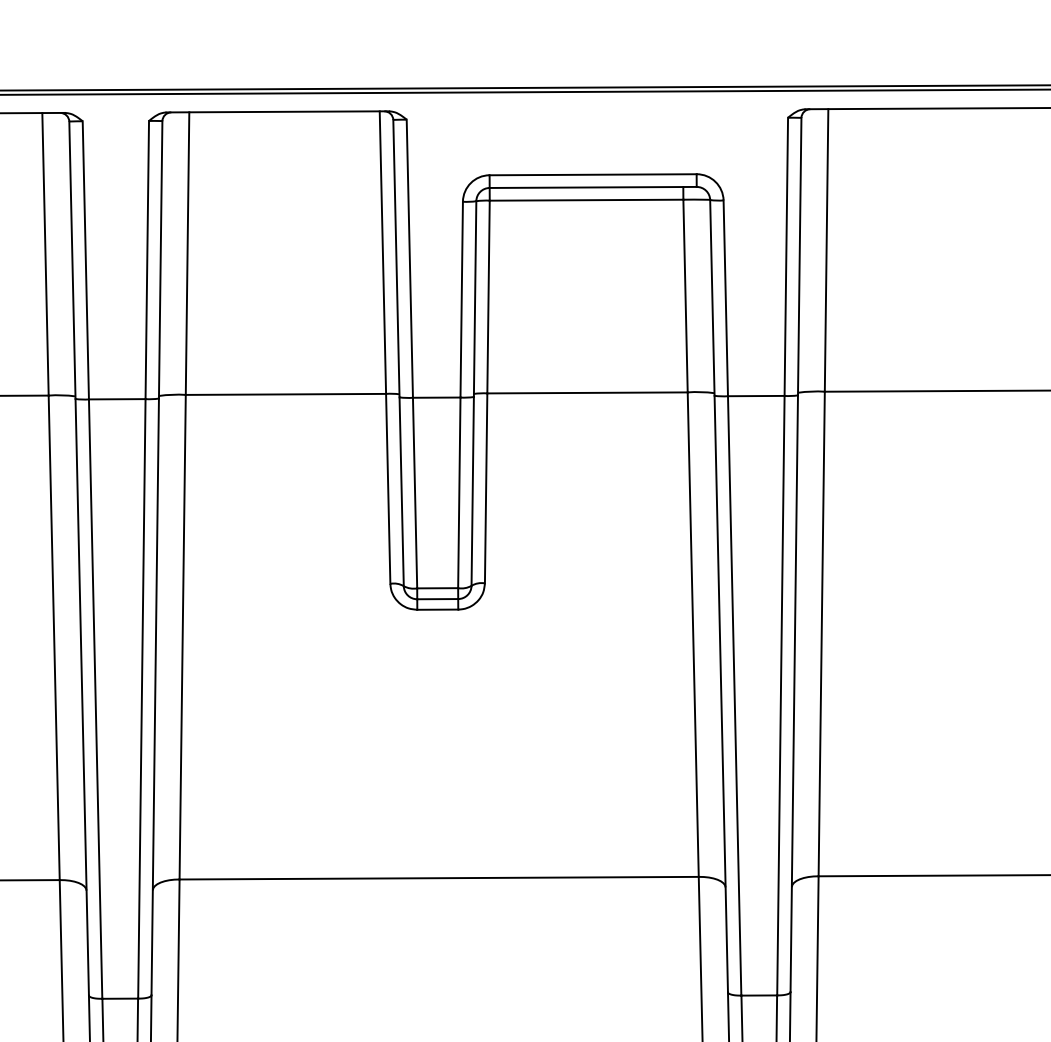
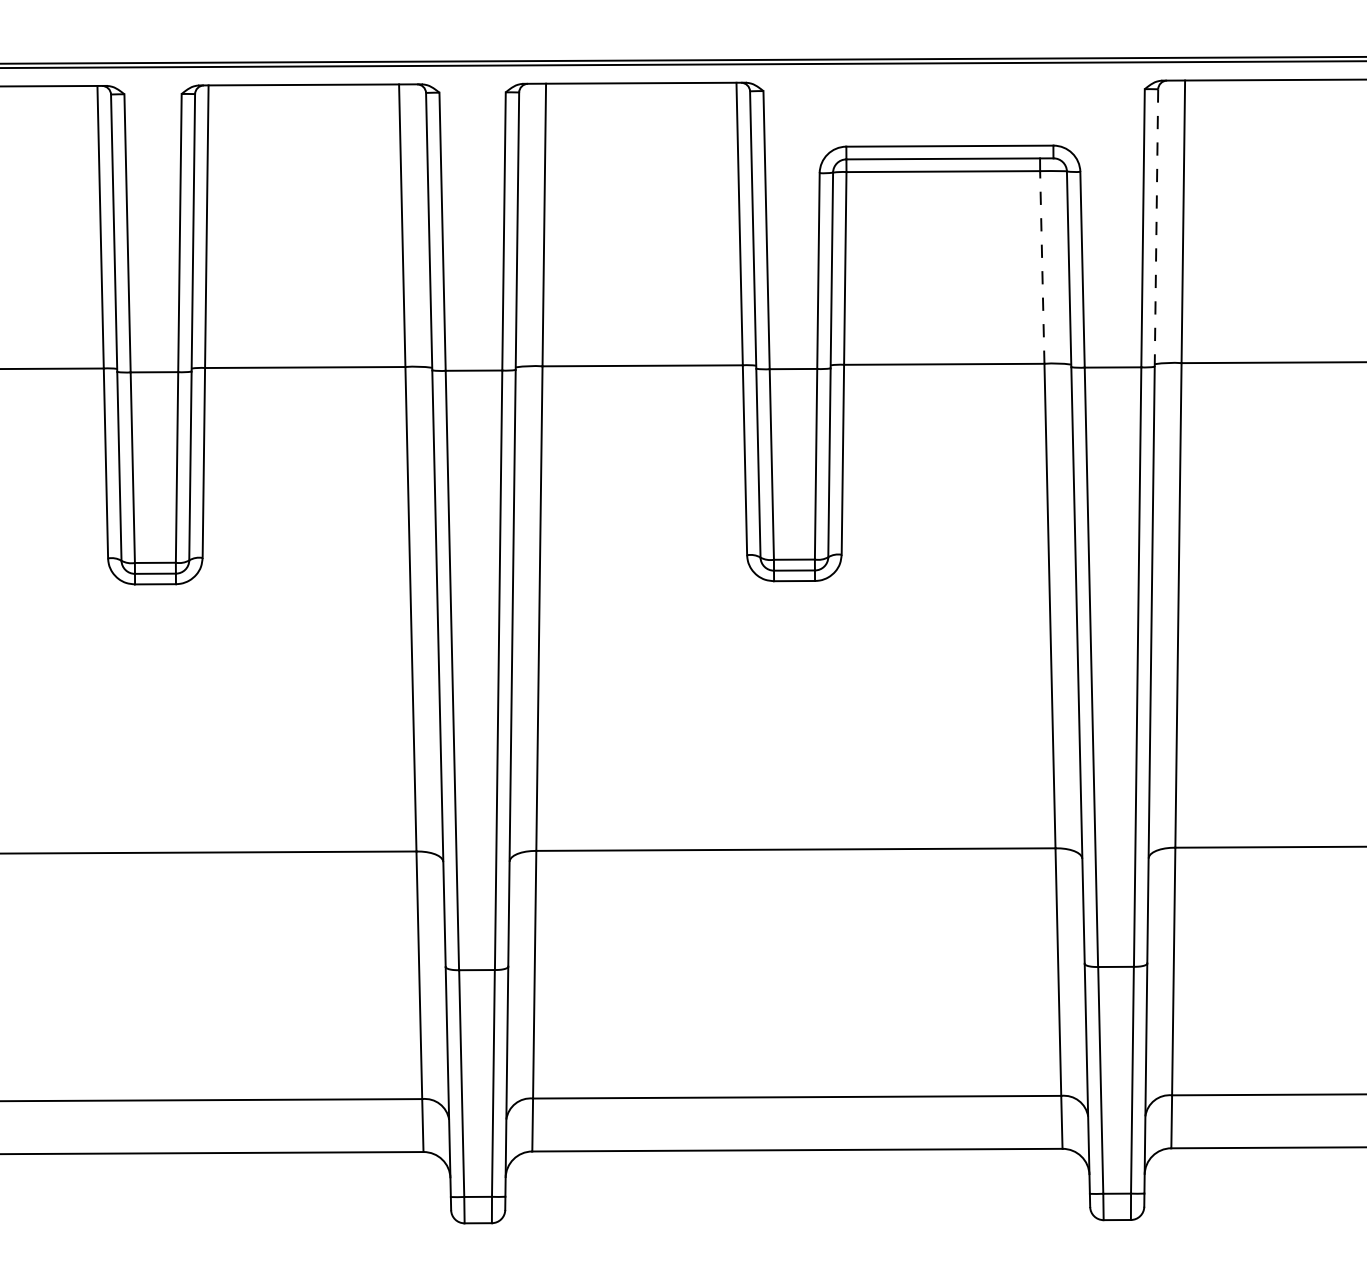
line: (799, 257) -> (1156, 228), solid -> dashed
line: (685, 295) -> (1042, 266), solid -> dashed

